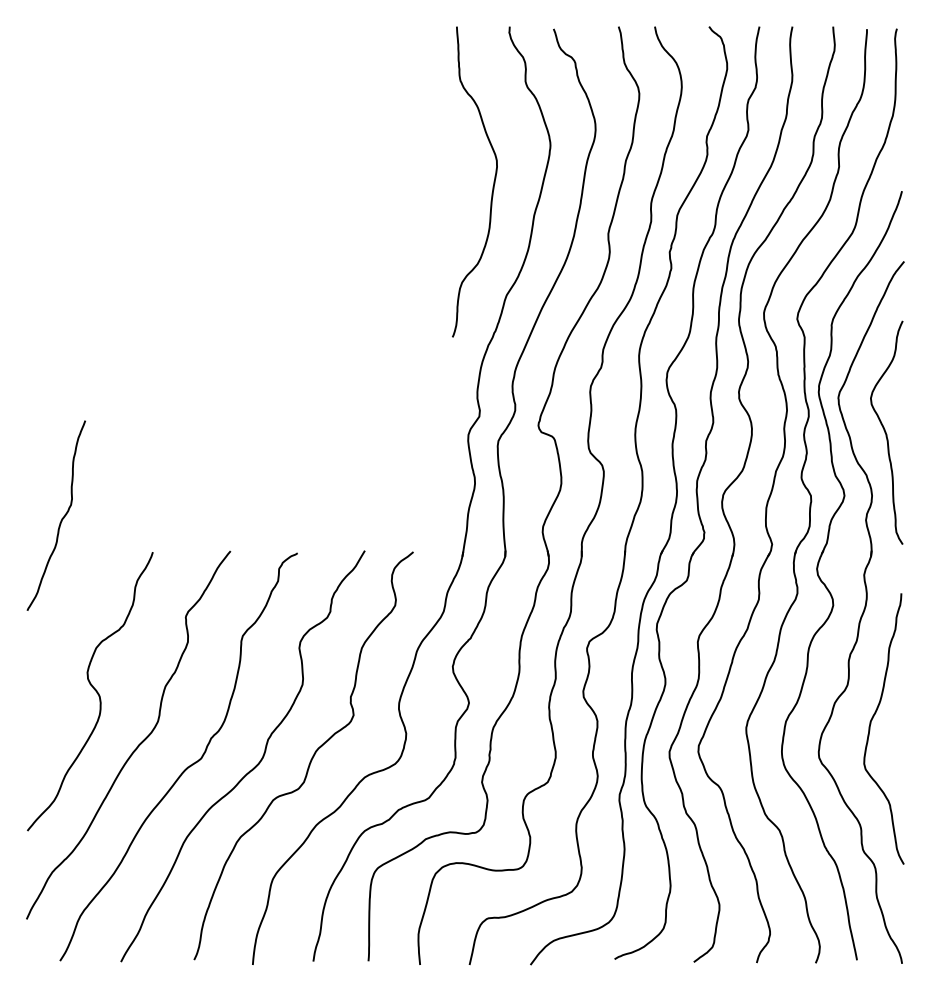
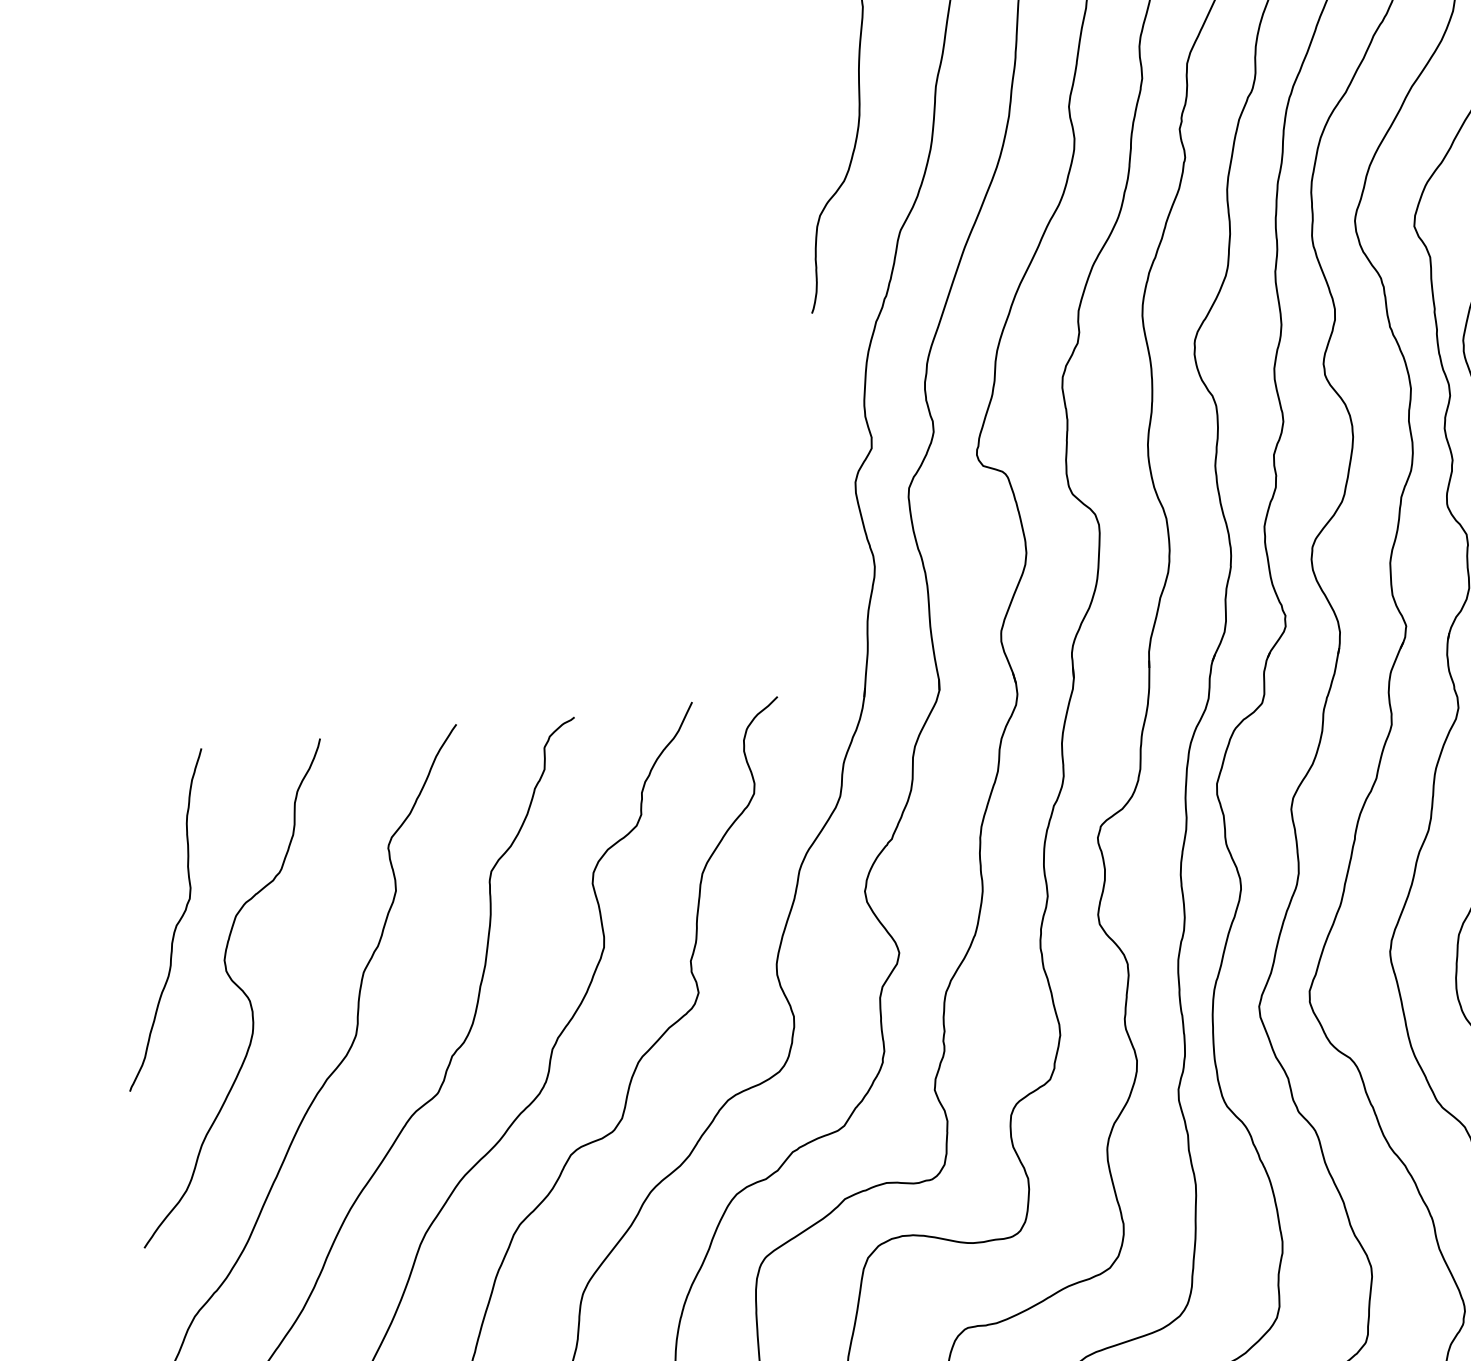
curve: (61, 518) -> (175, 924), moved

